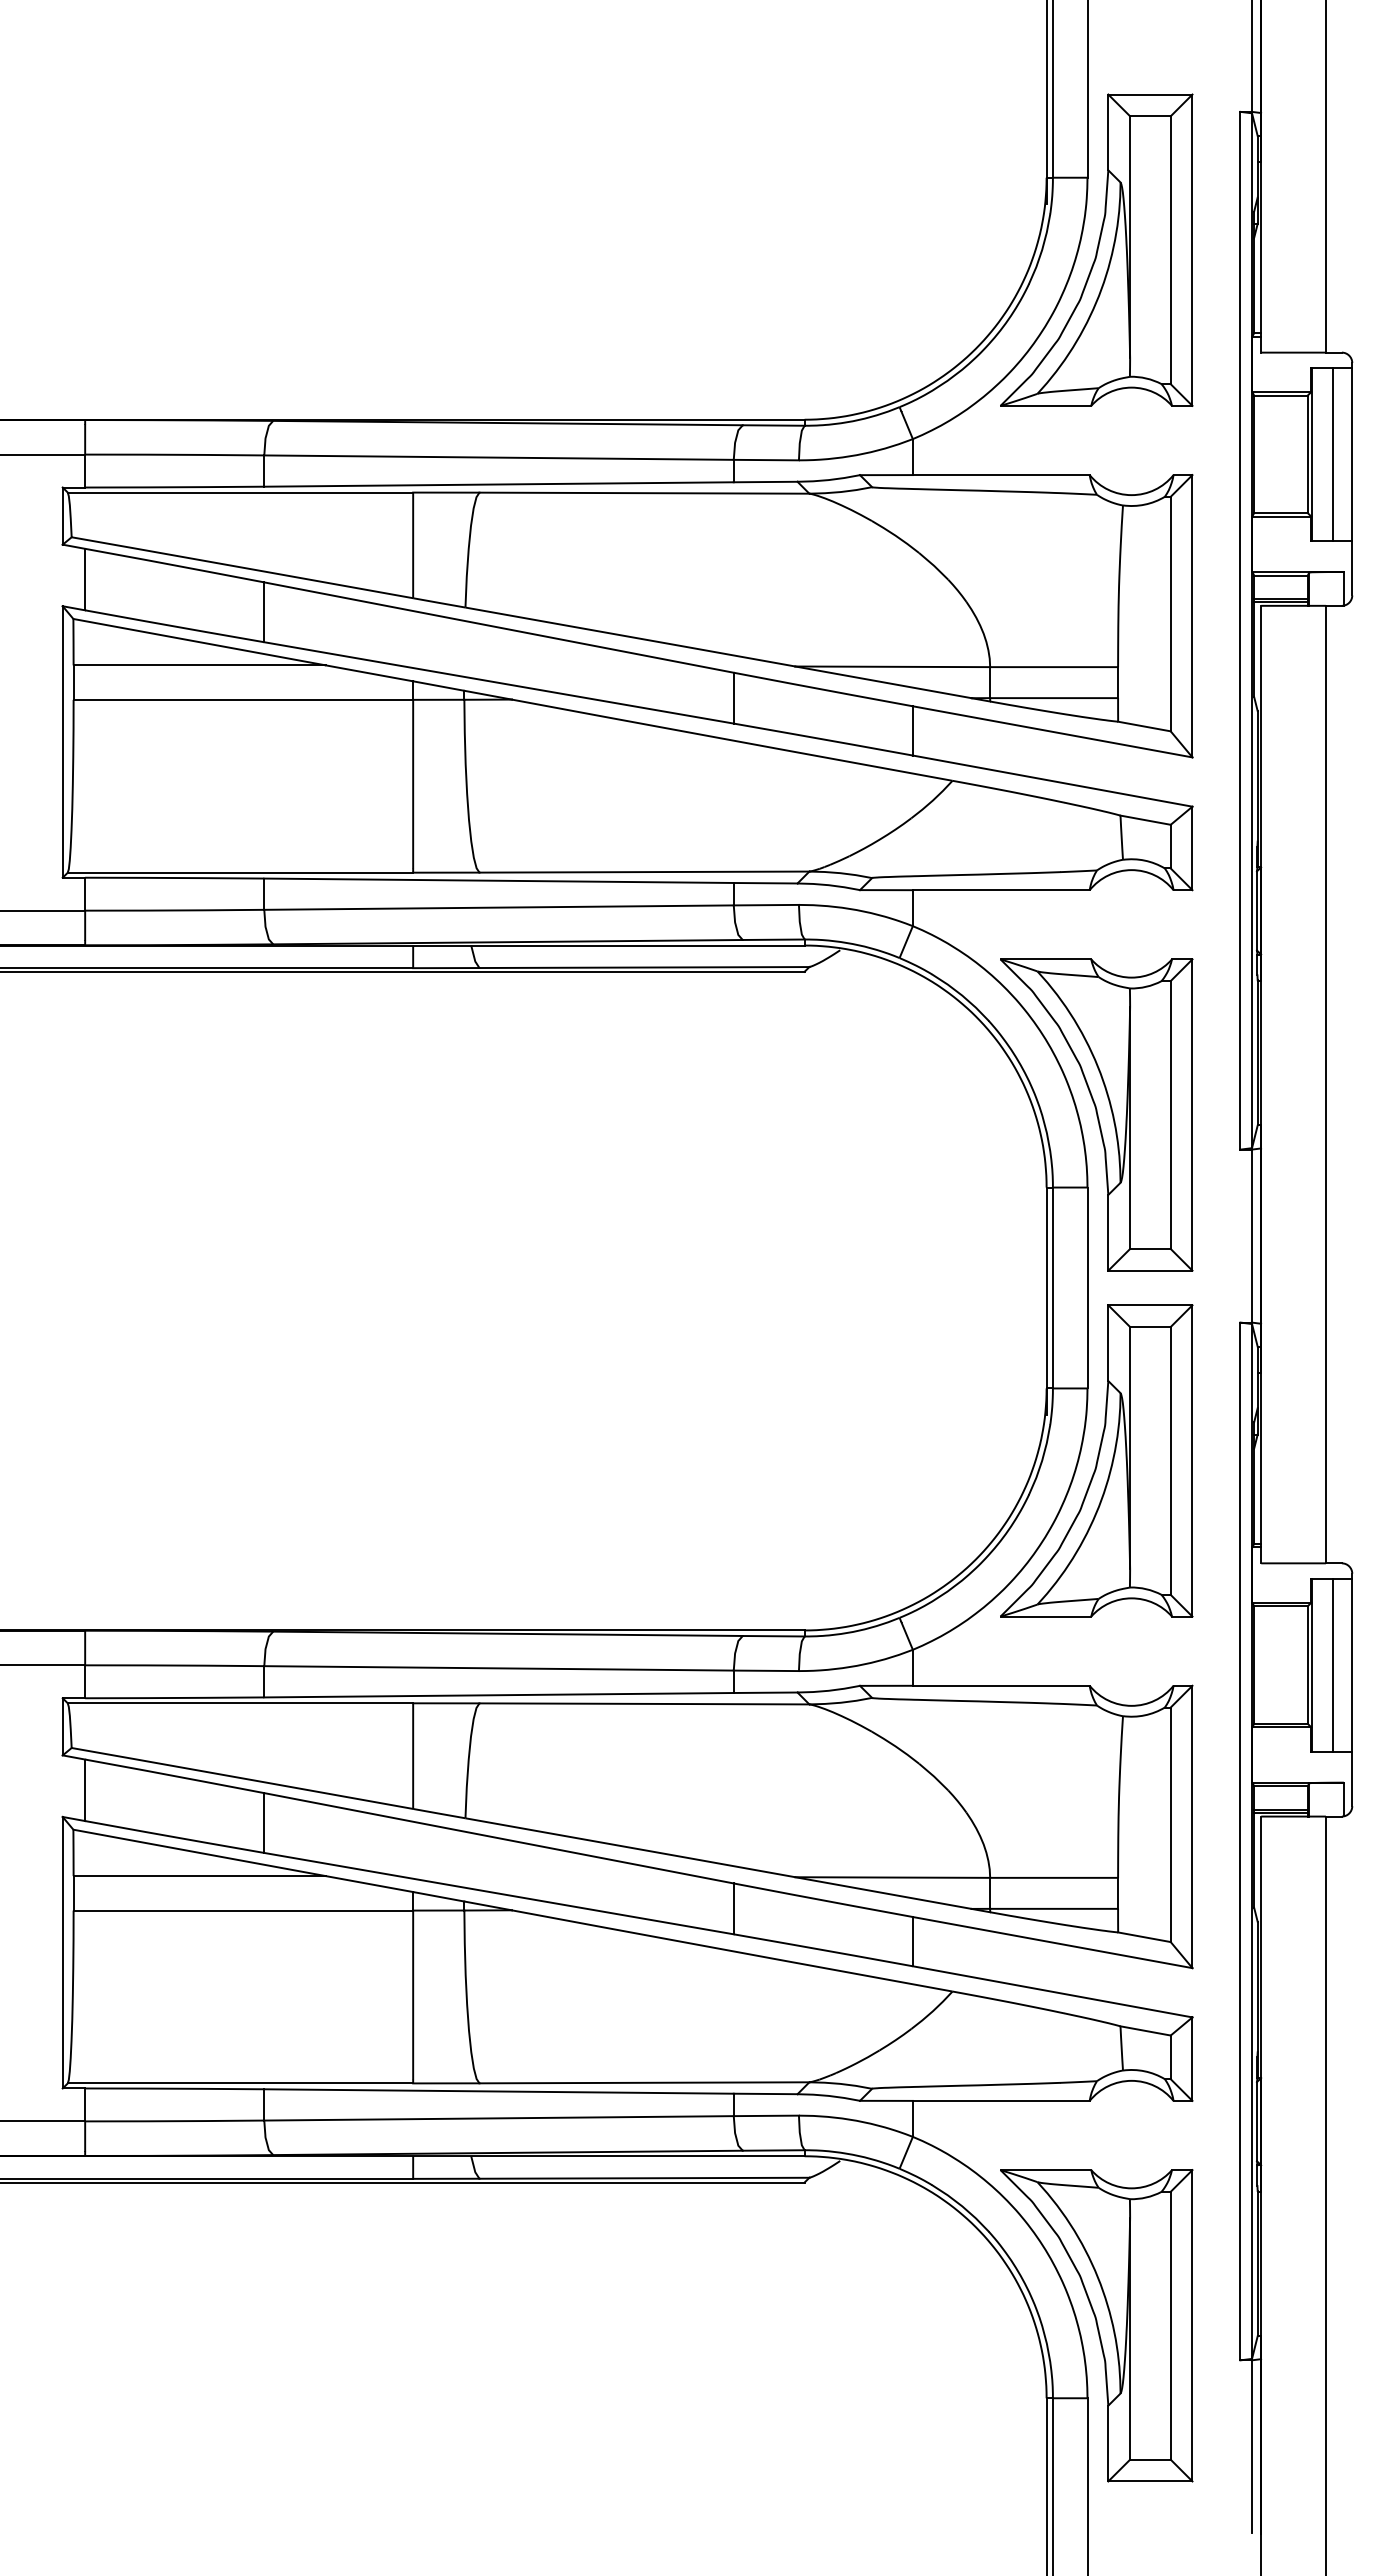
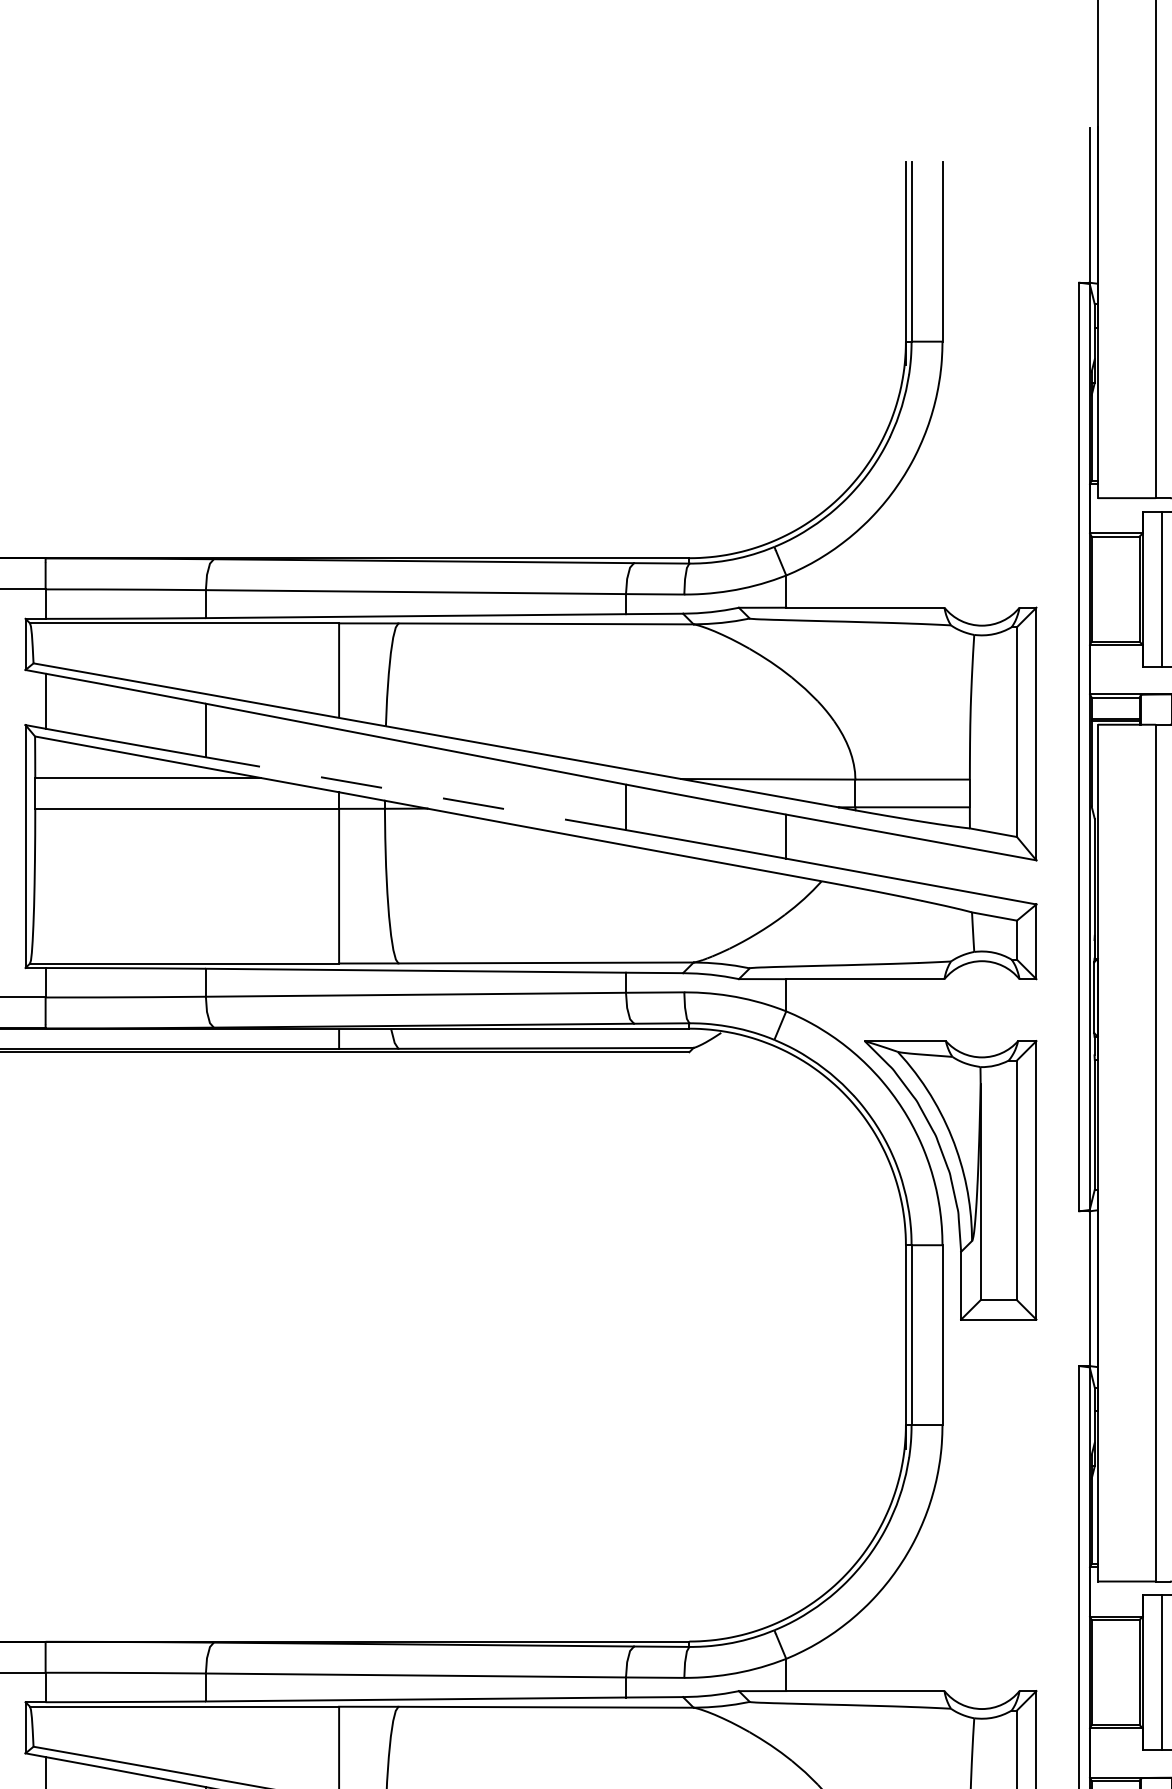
part: (1096, 249) -> (950, 405), removed
line: (498, 682) -> (415, 793), solid -> dashed
part: (1096, 1460) -> (950, 1489), removed

